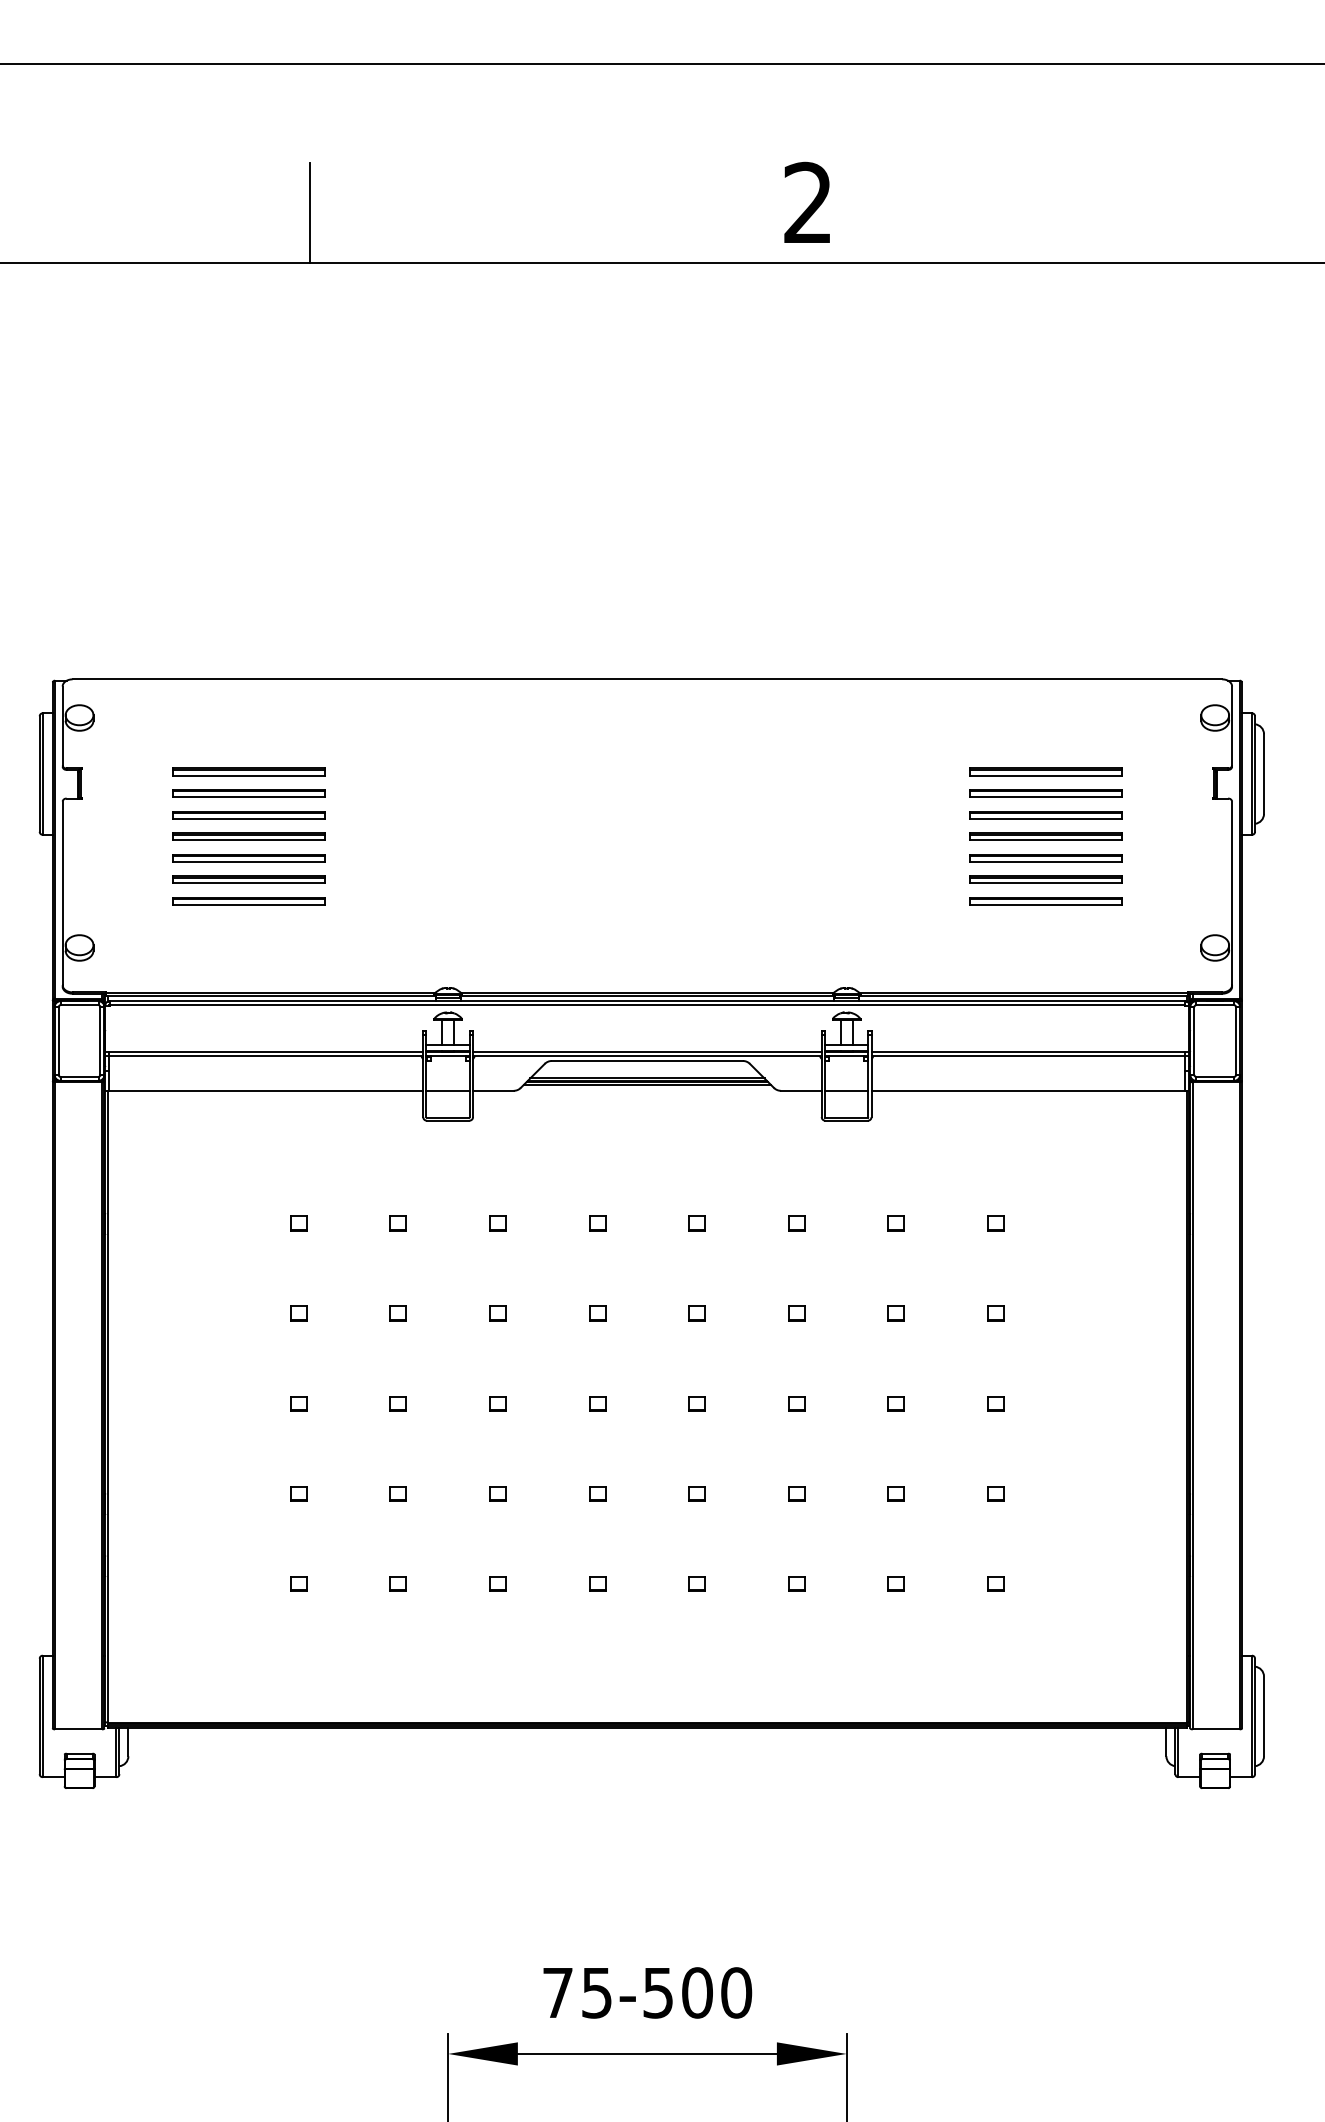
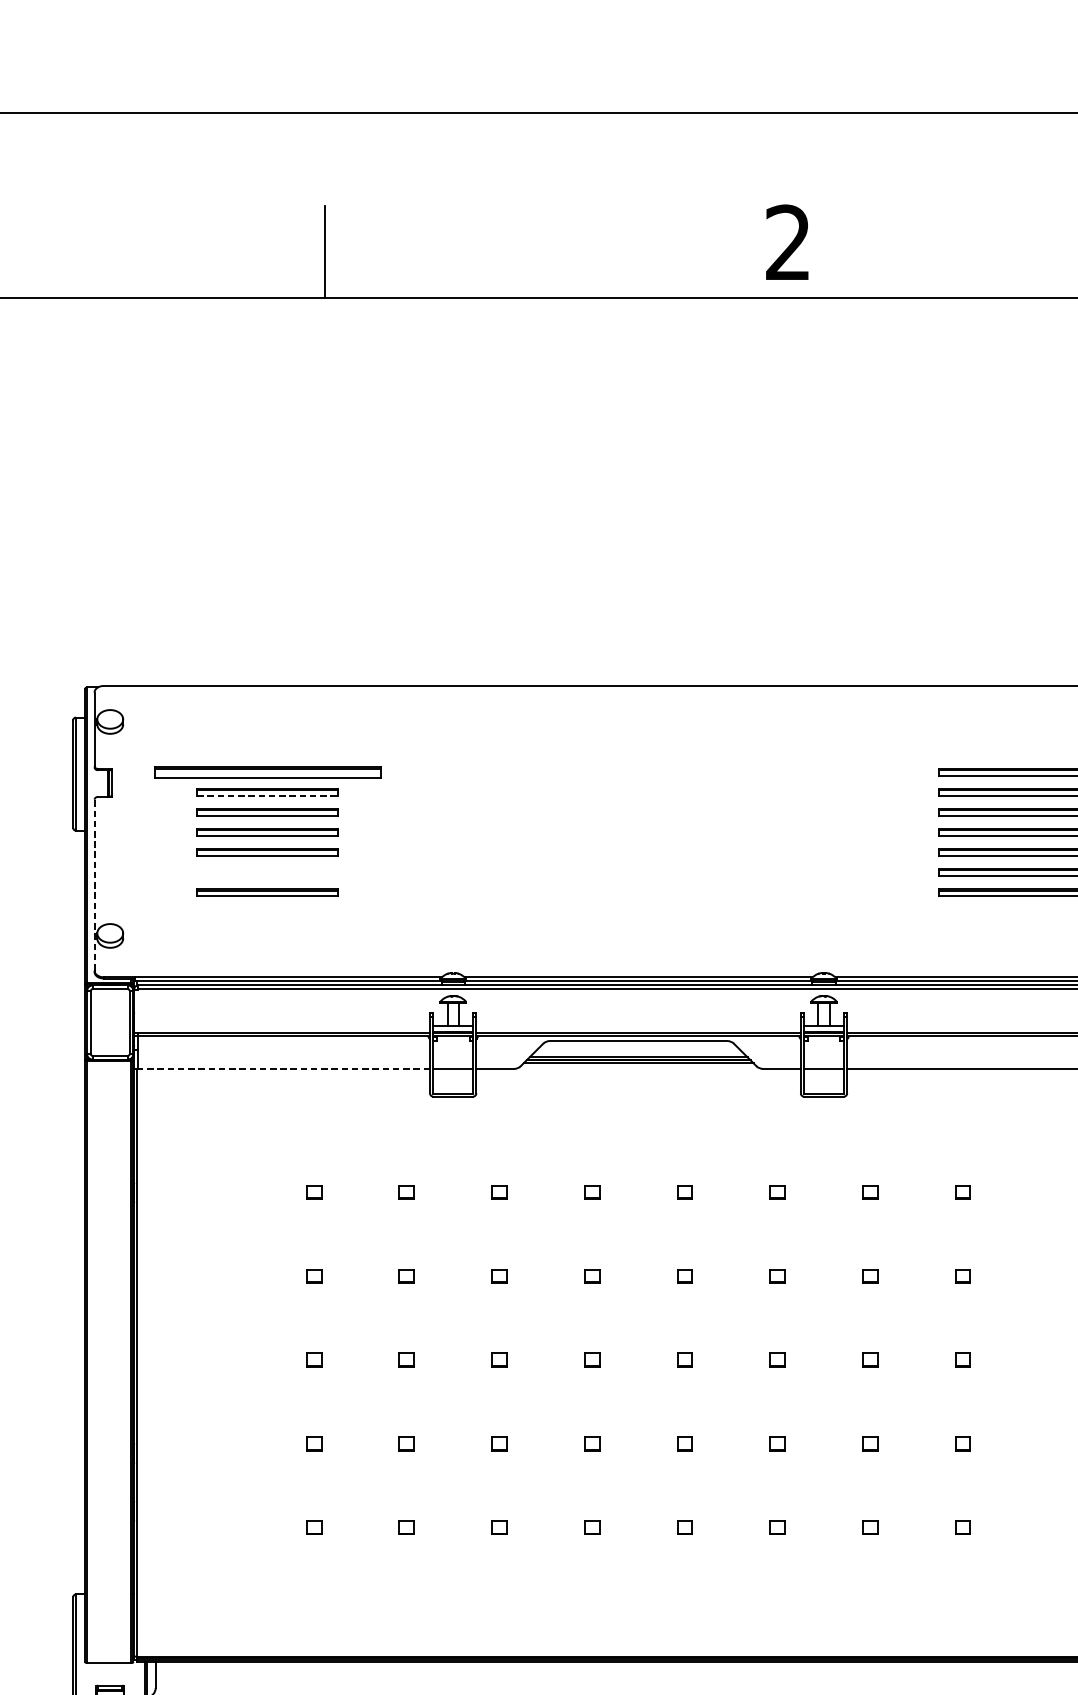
part: (248, 771) -> (267, 771), size x1.6
line: (248, 797) -> (267, 795), solid -> dashed
part: (248, 879) -> (267, 872), removed
line: (62, 893) -> (94, 885), solid -> dashed
line: (266, 1090) -> (284, 1068), solid -> dashed

